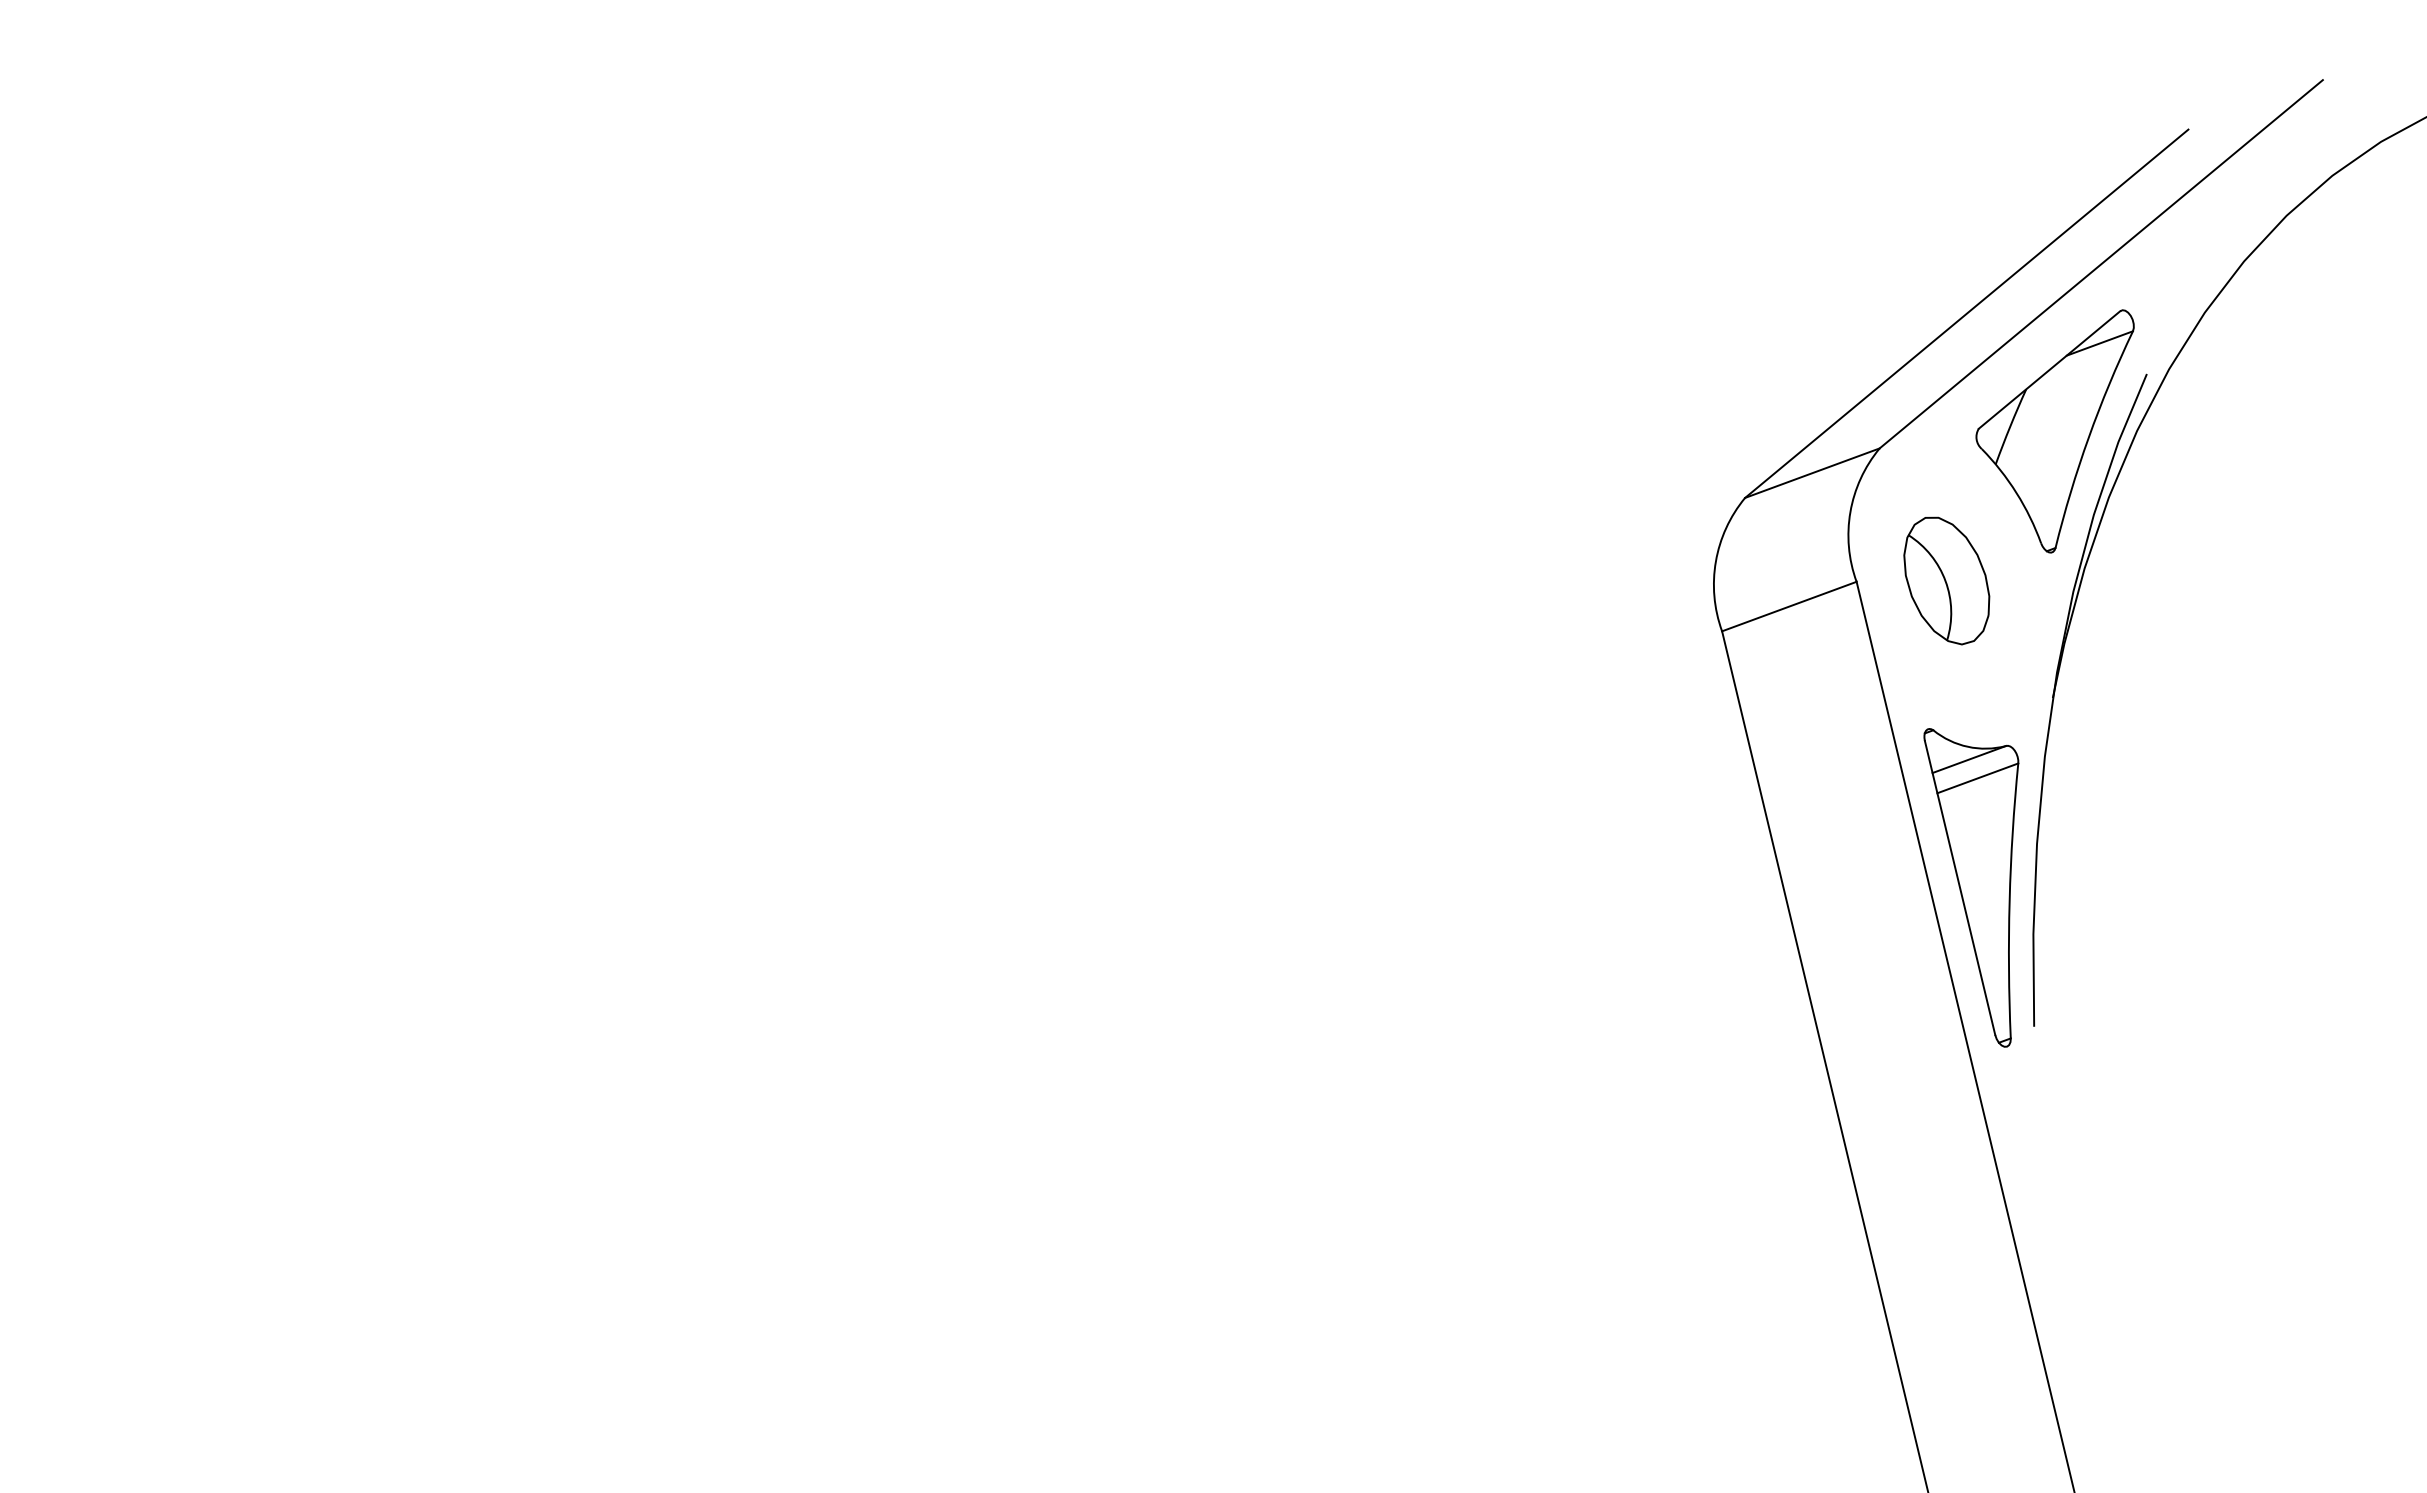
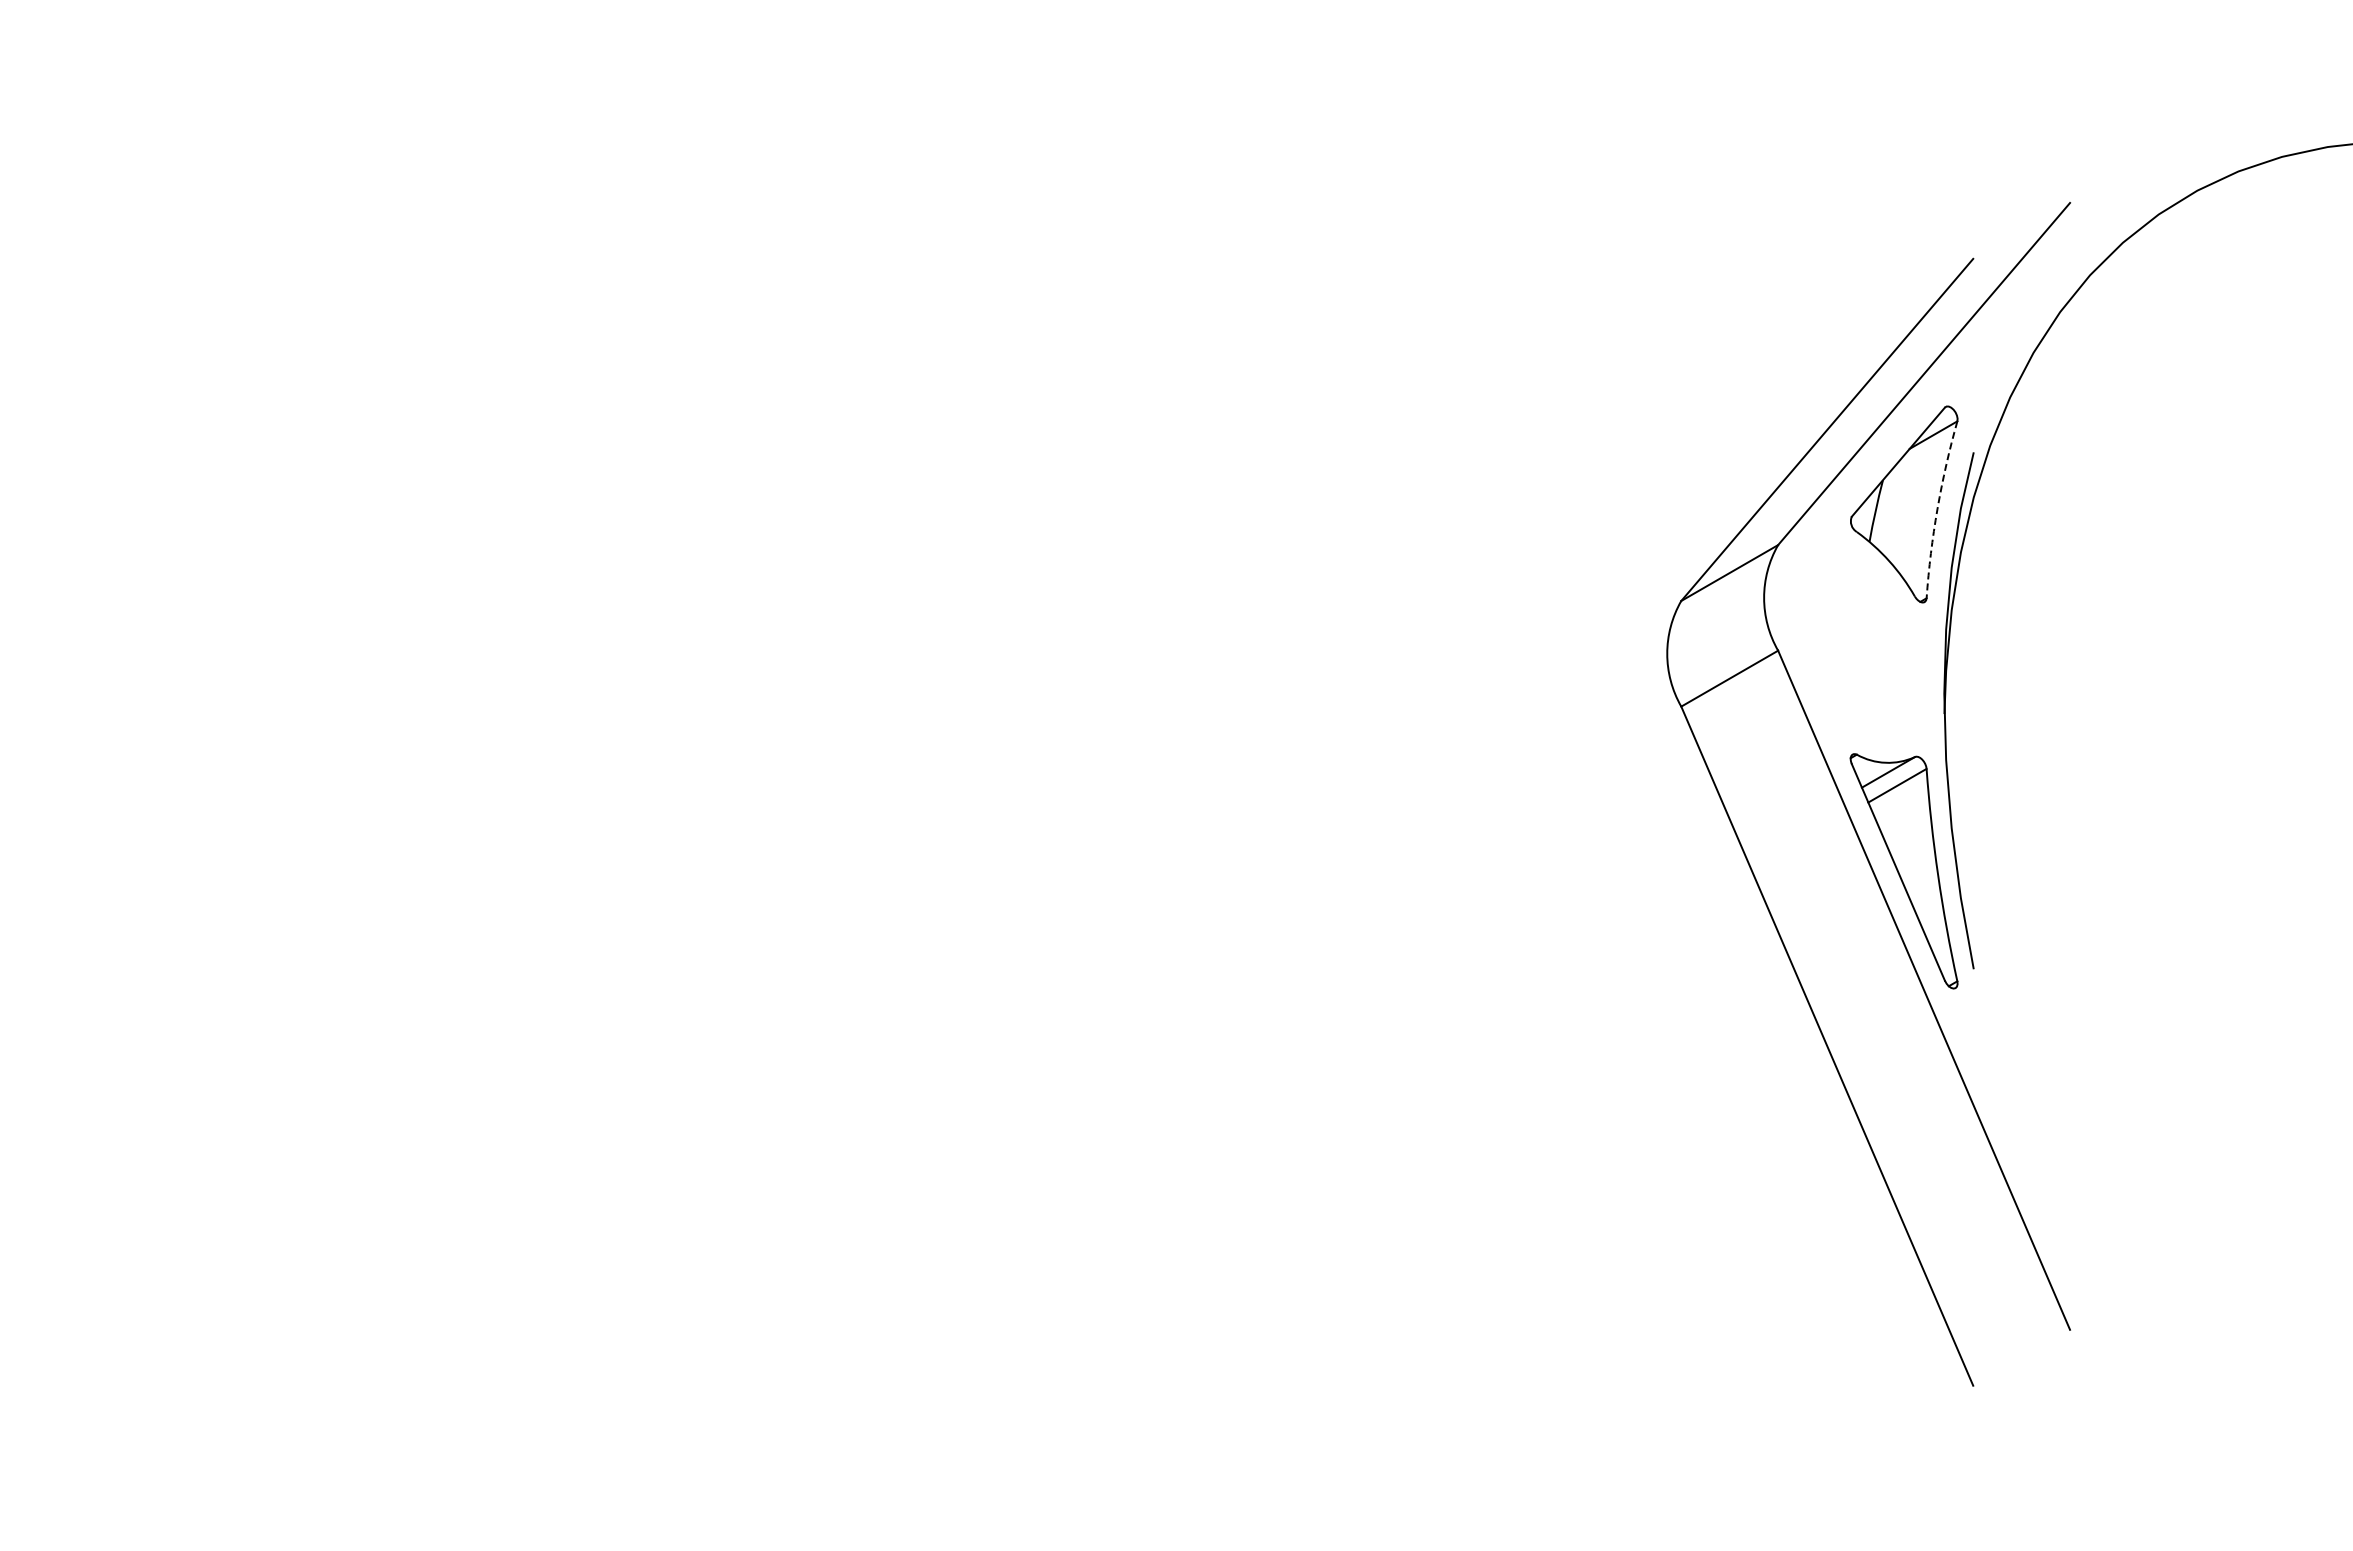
arc: (2088, 438) -> (1937, 509), solid -> dashed
part: (1947, 580) -> (1847, 637), removed

